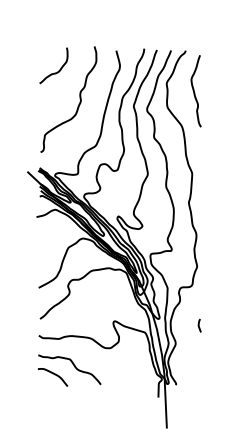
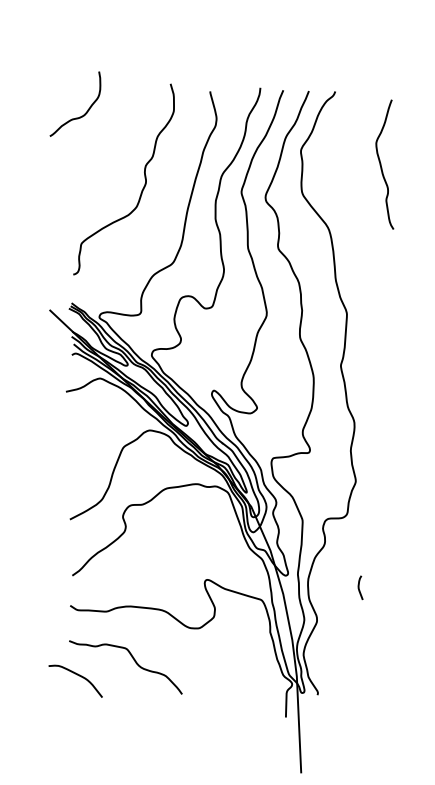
curve: (58, 70) -> (83, 112), moved
curve: (194, 91) -> (381, 165), moved
curve: (54, 375) -> (78, 677), moved

